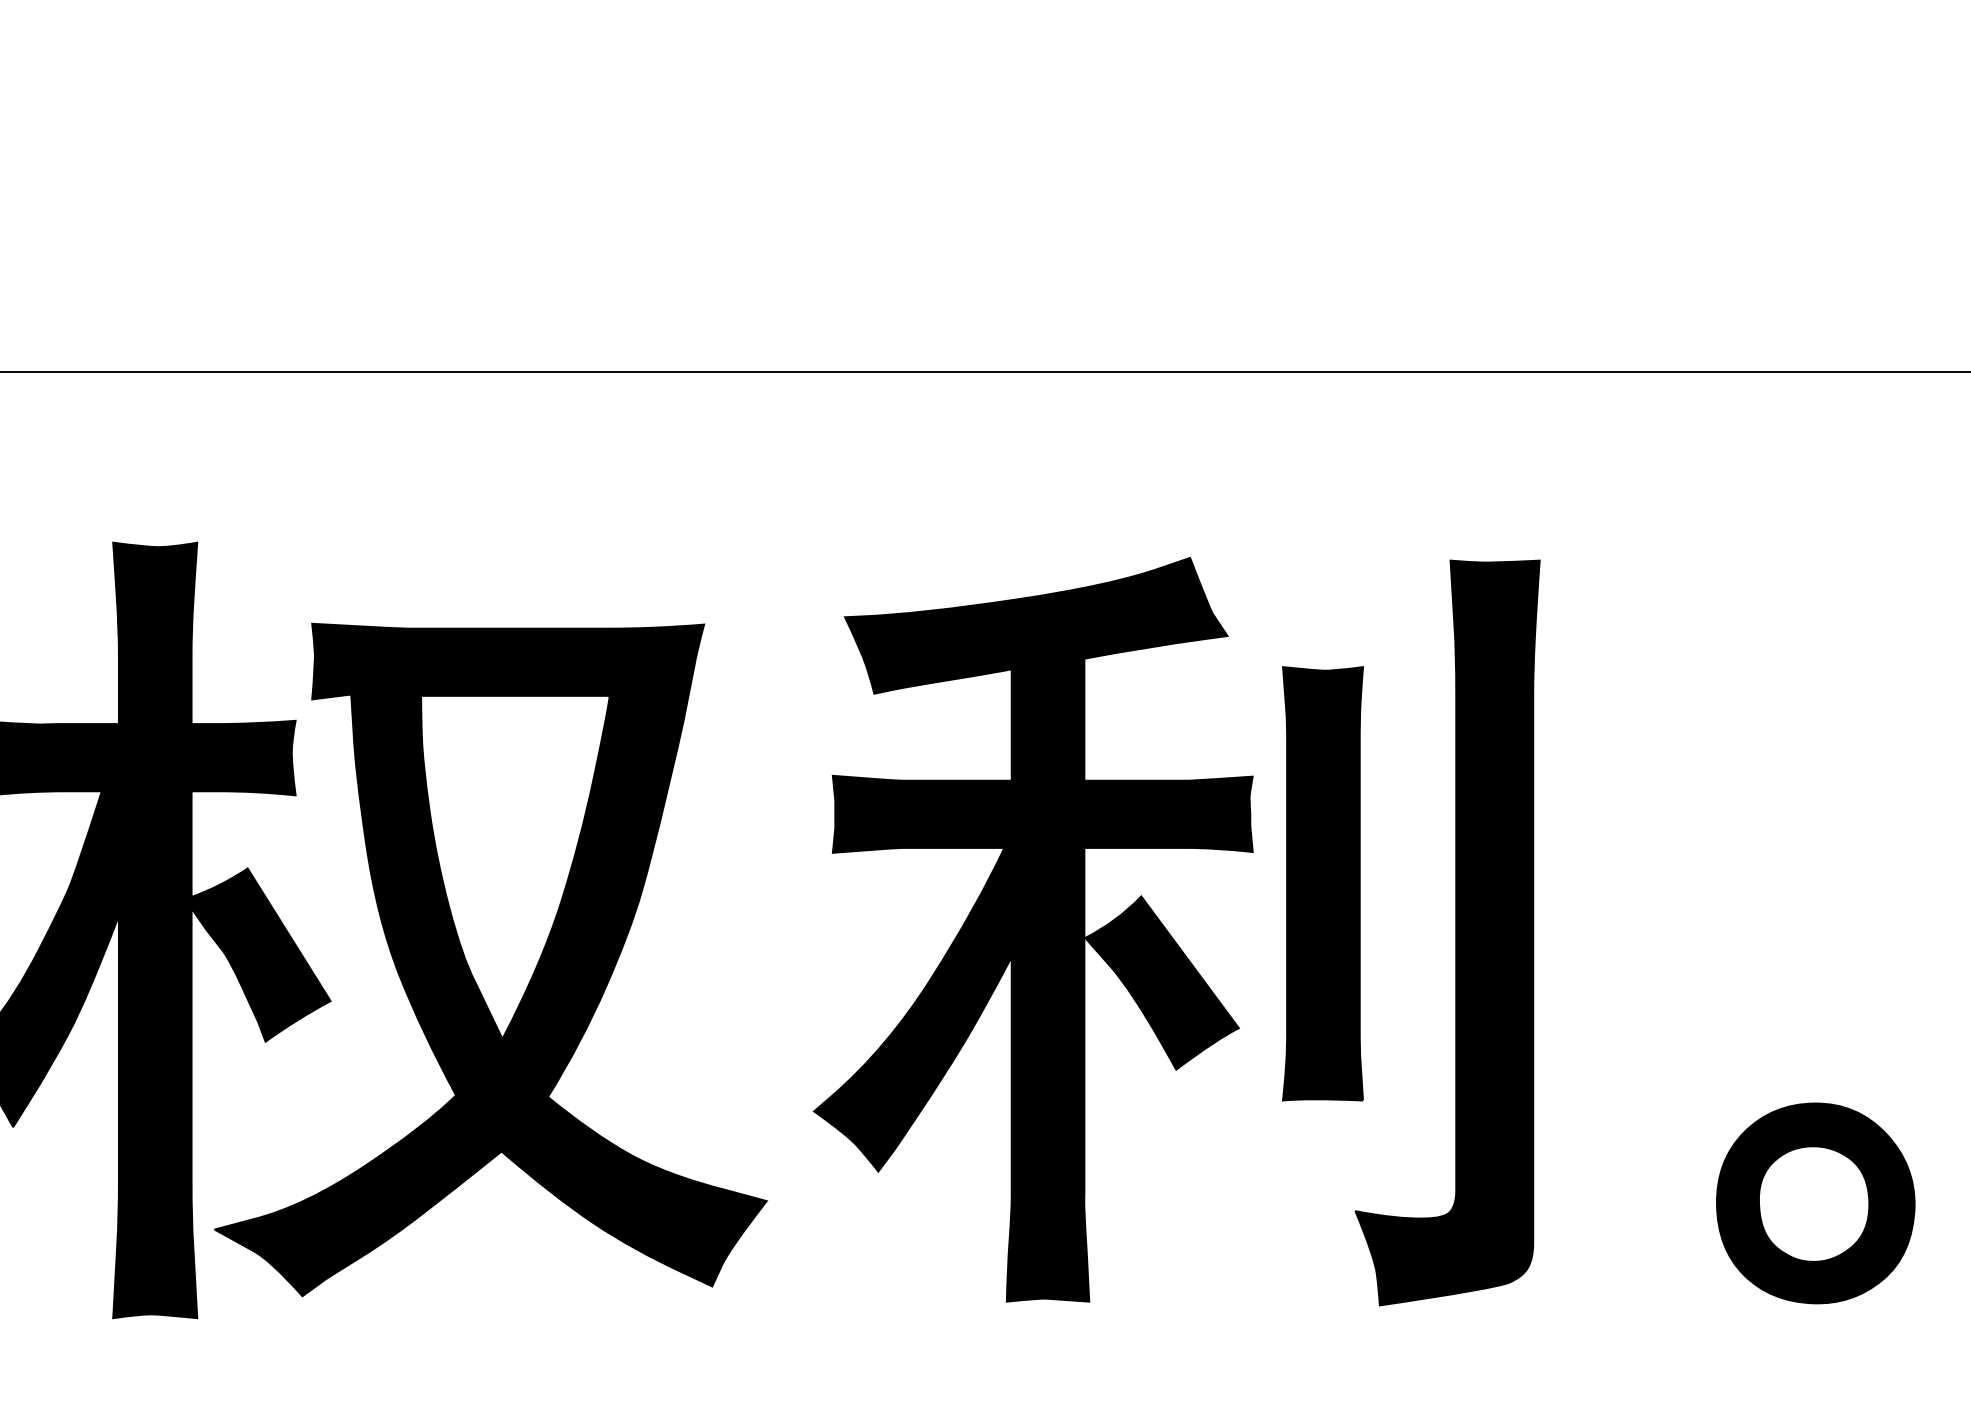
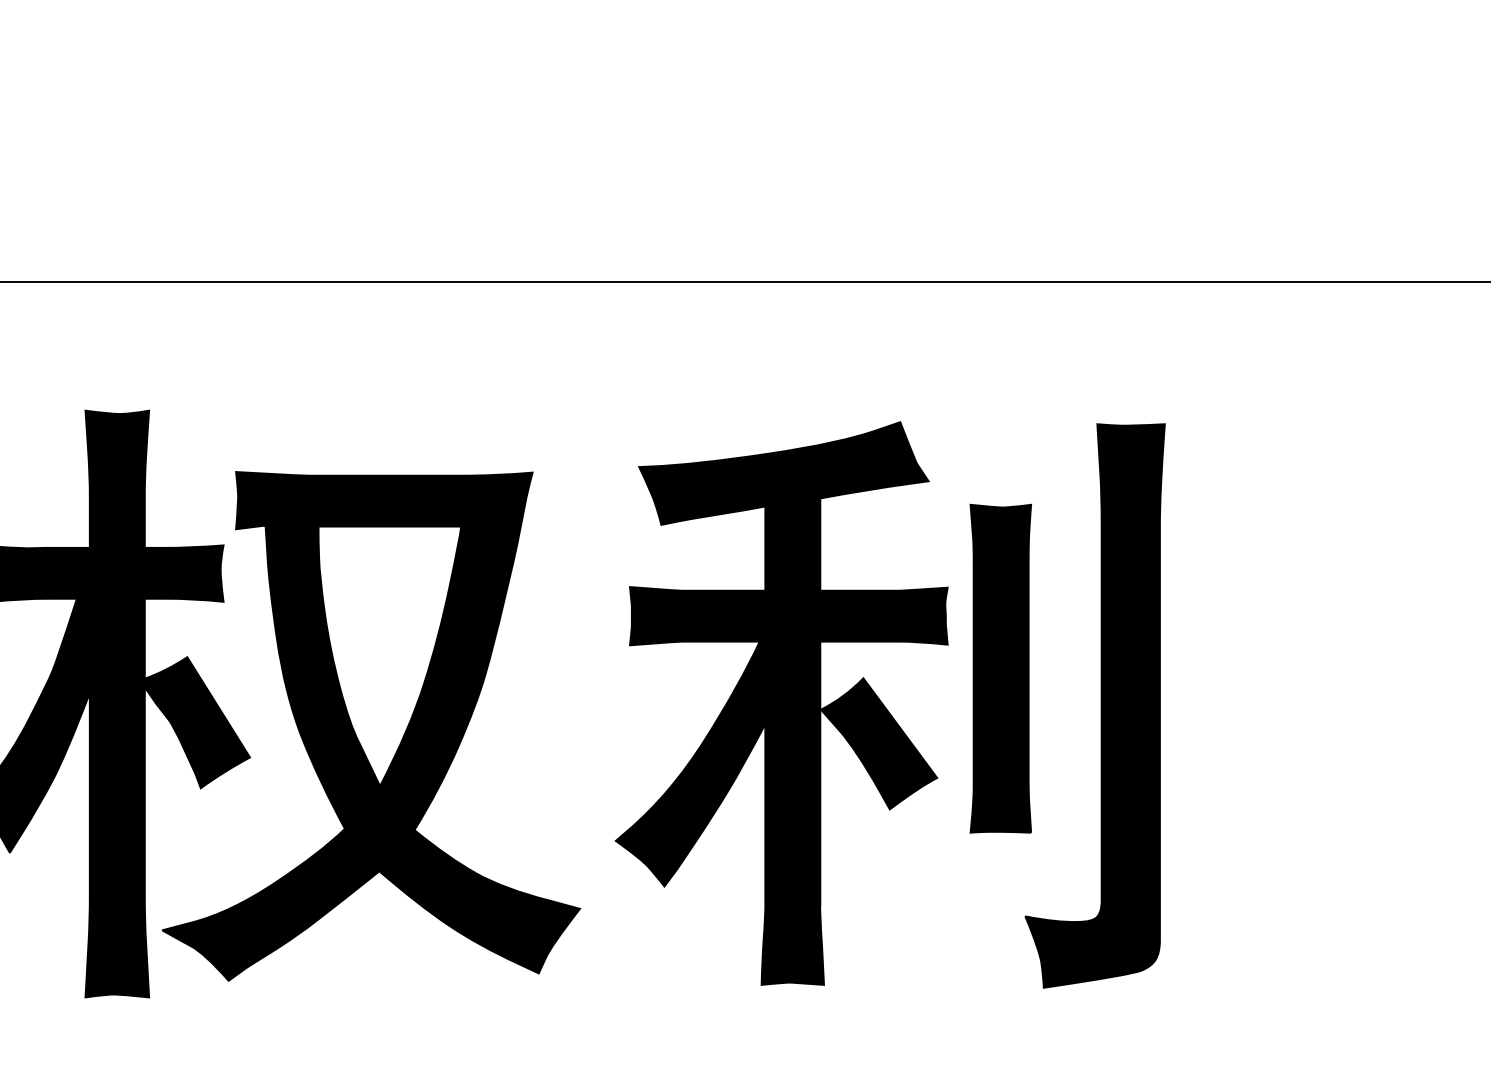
part: (1815, 1203) -> (1373, 910), removed

